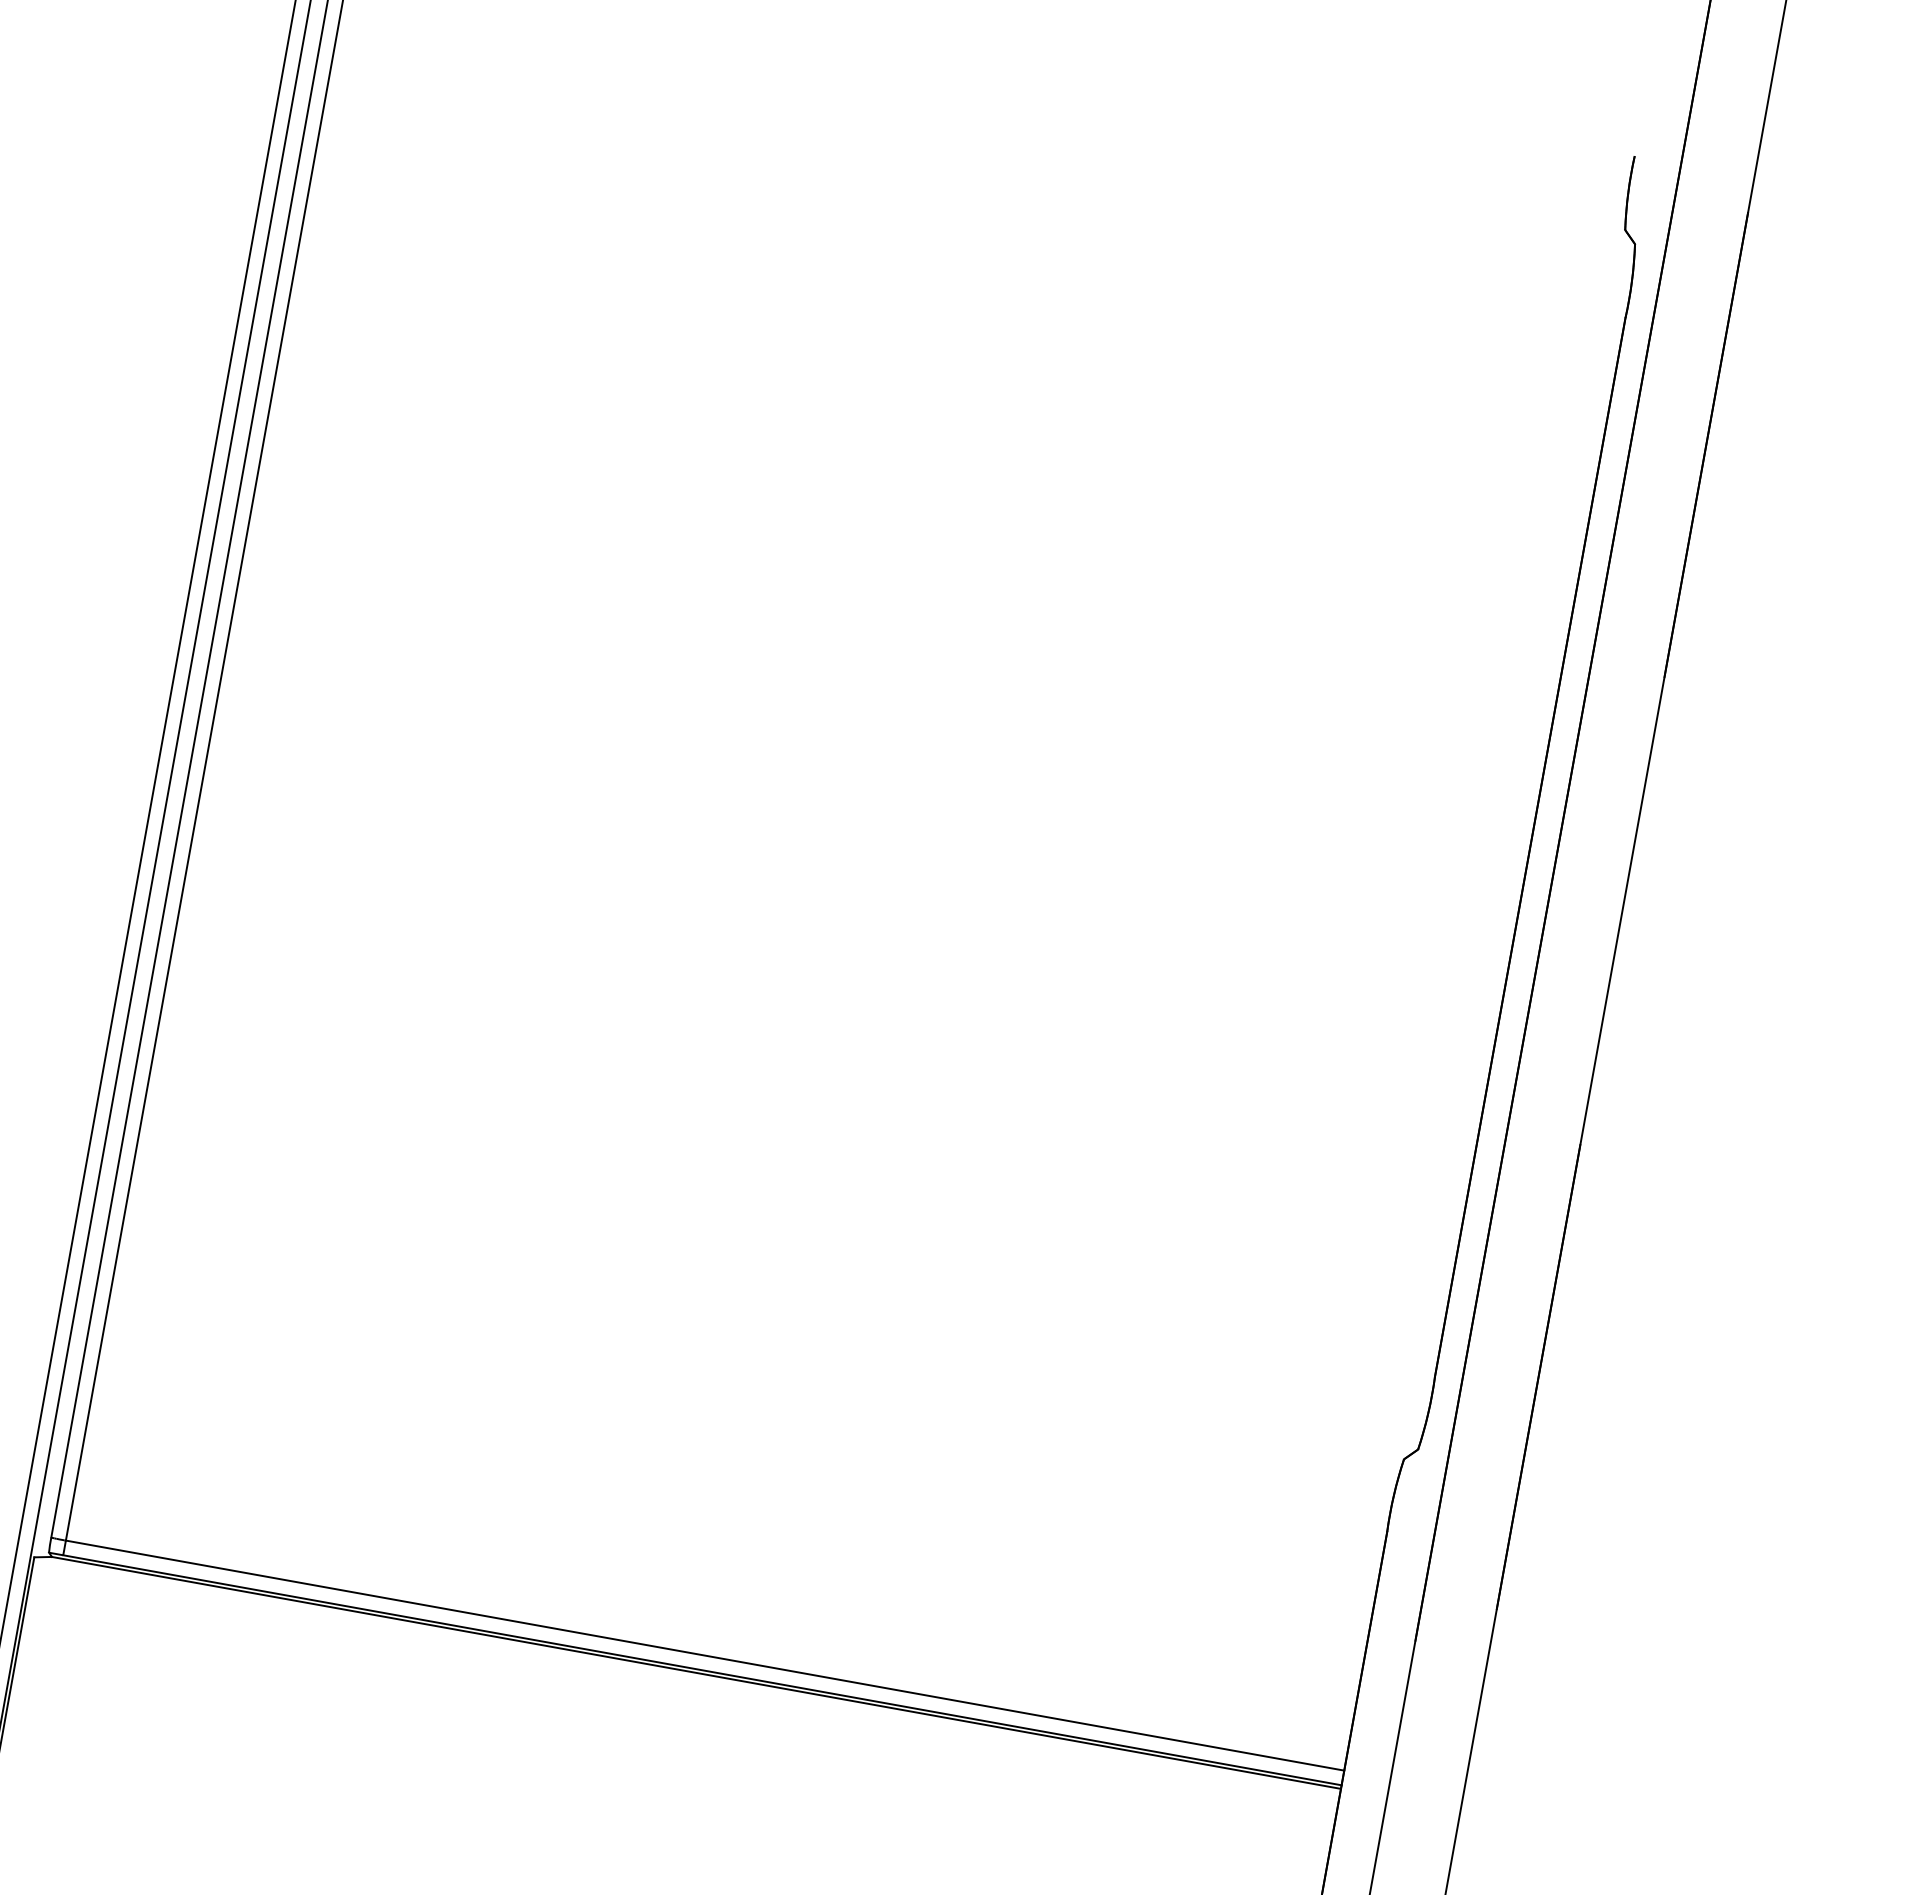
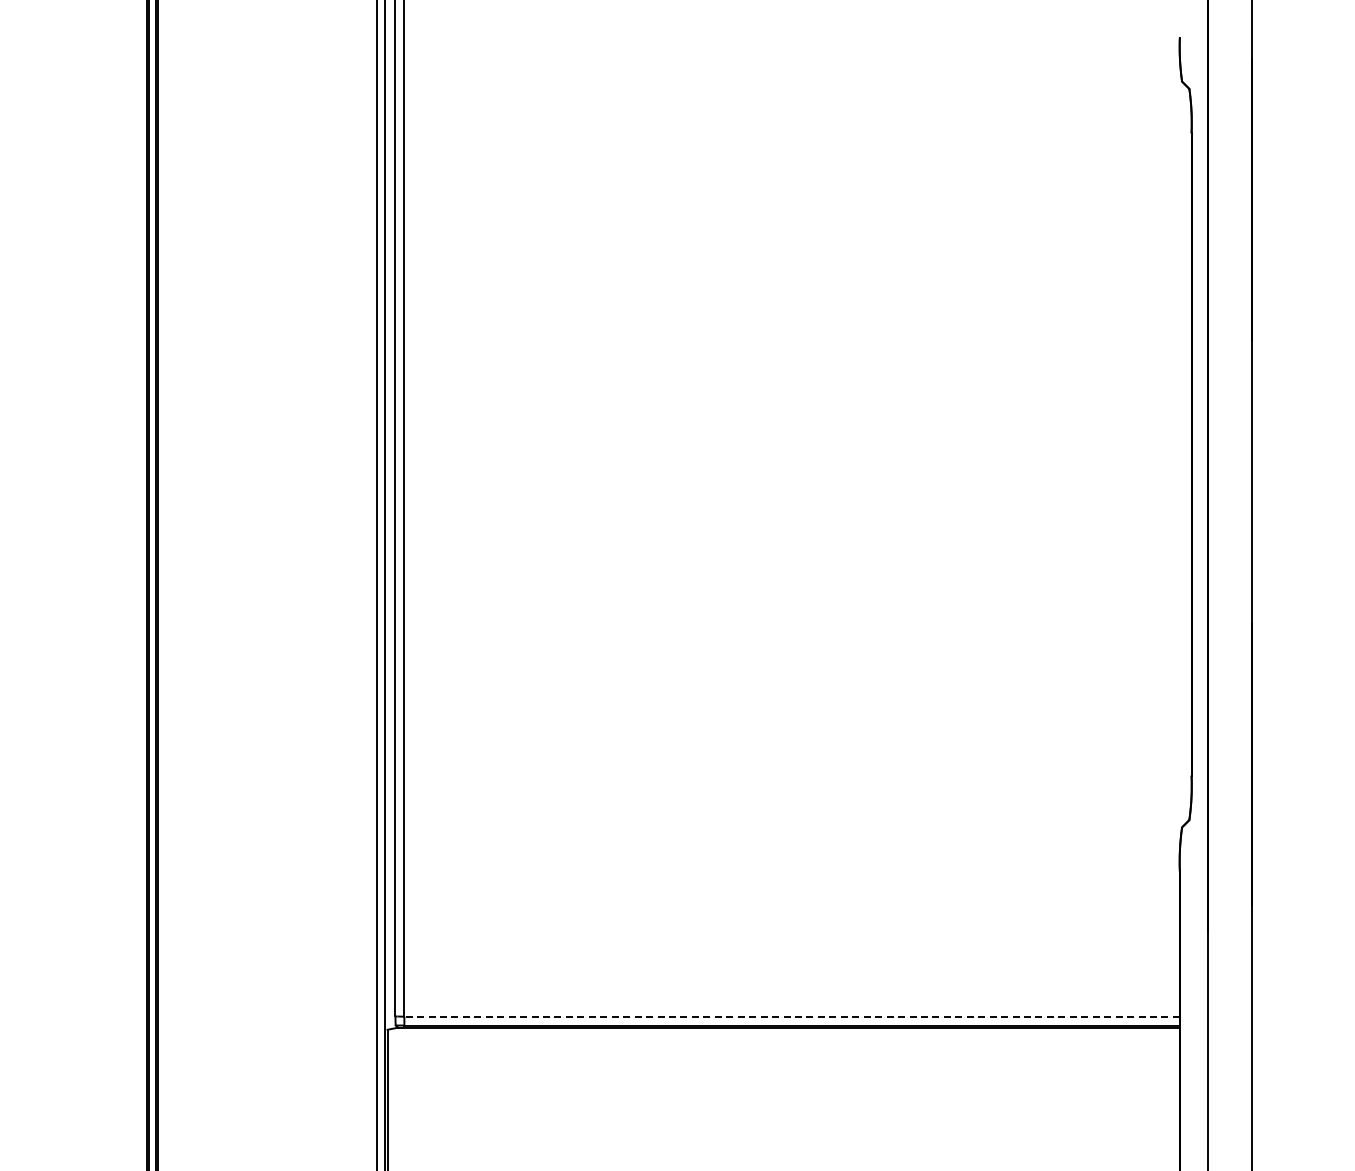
line: (705, 1655) -> (792, 1016), solid -> dashed

